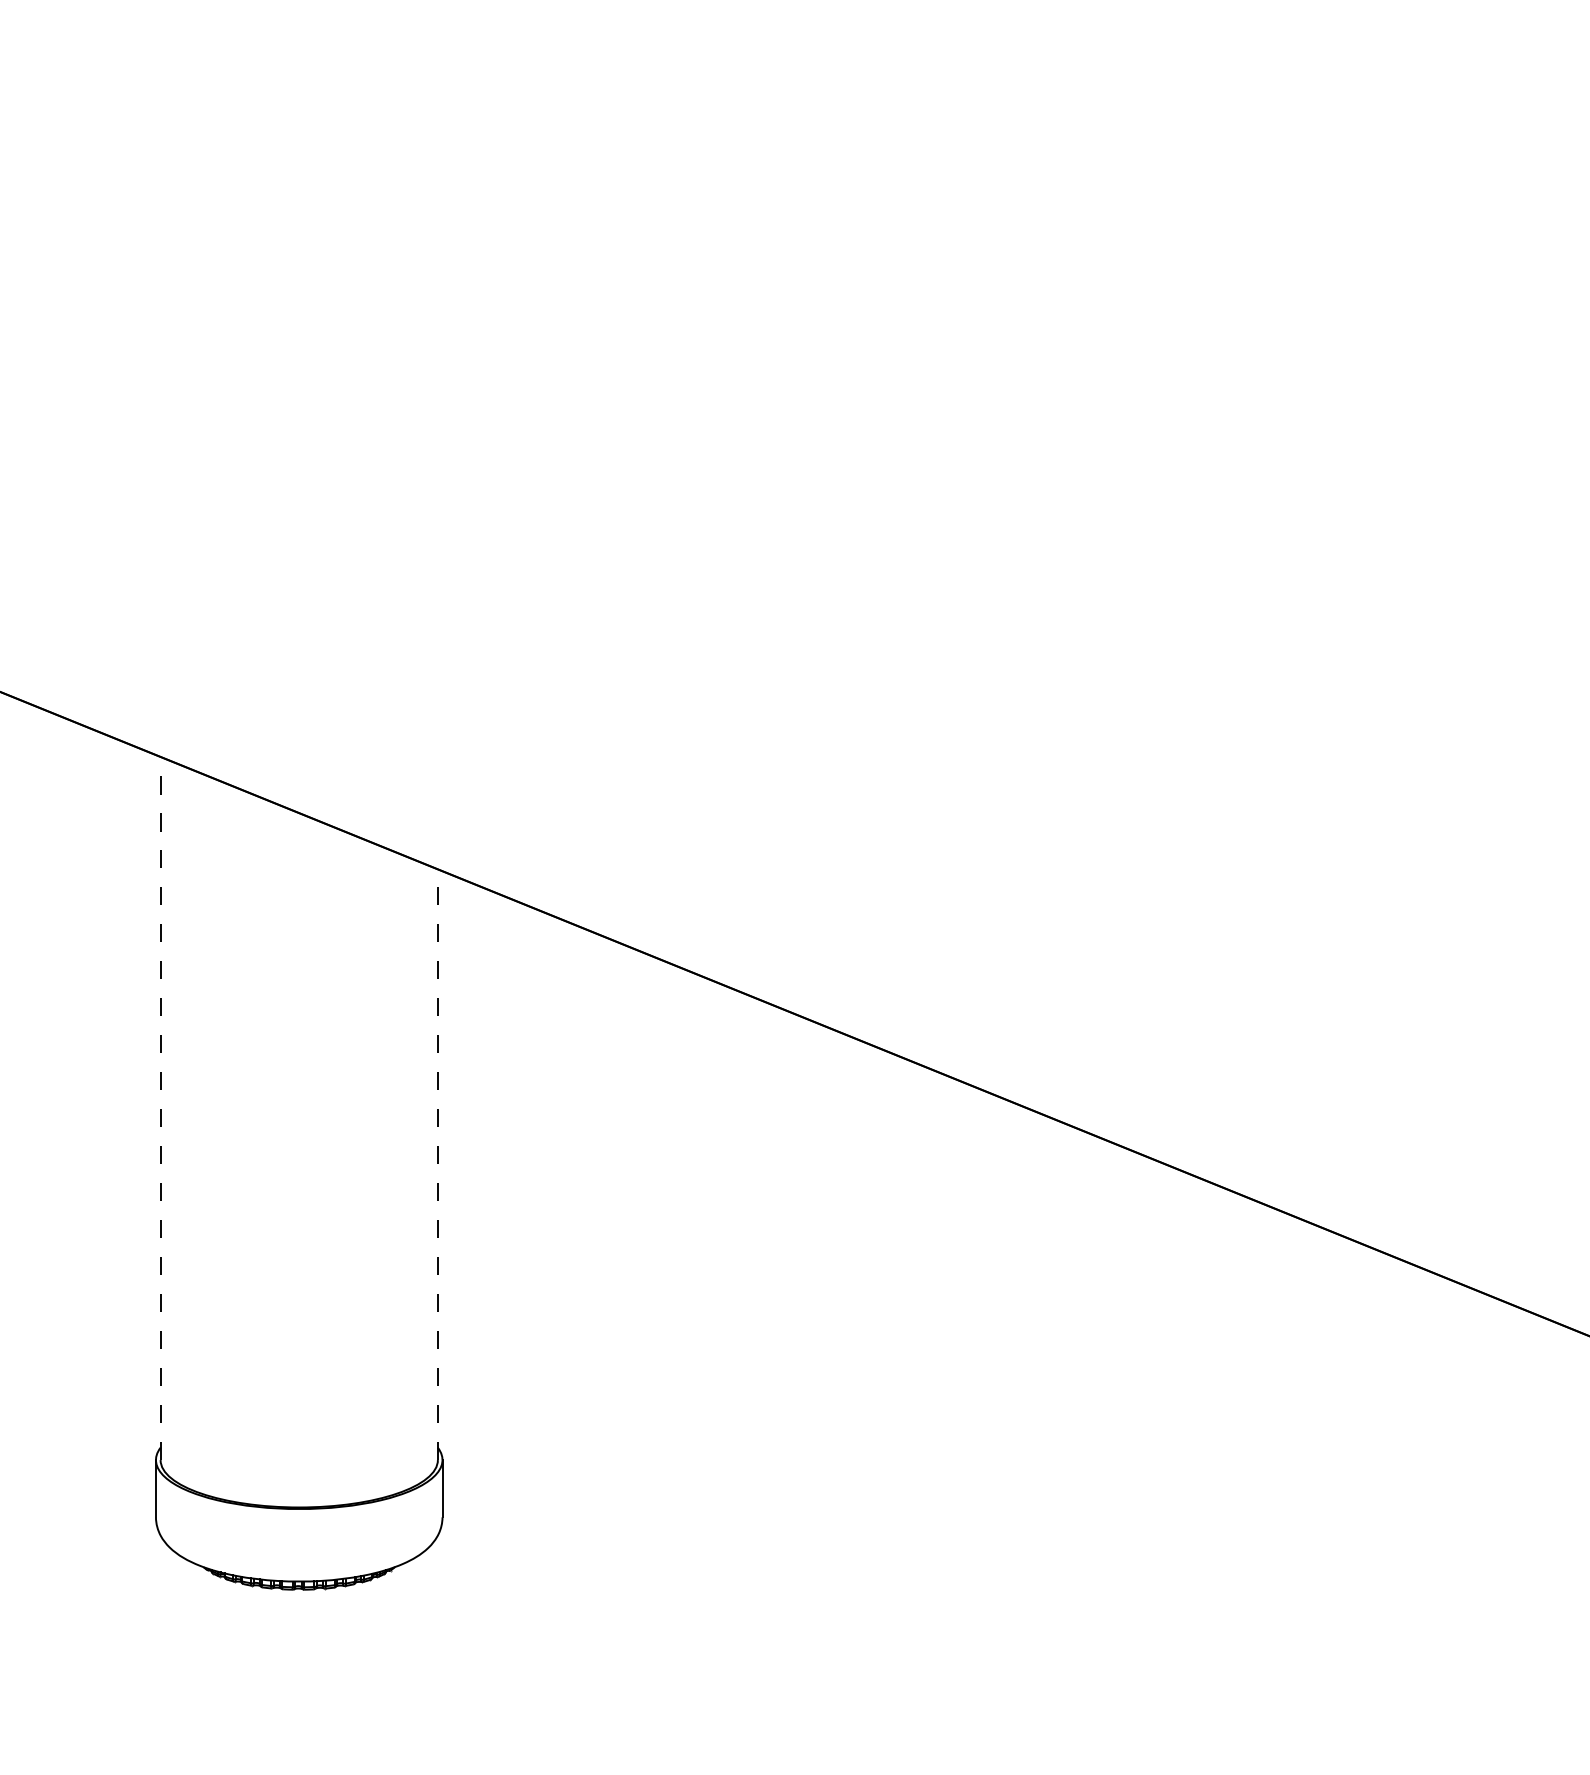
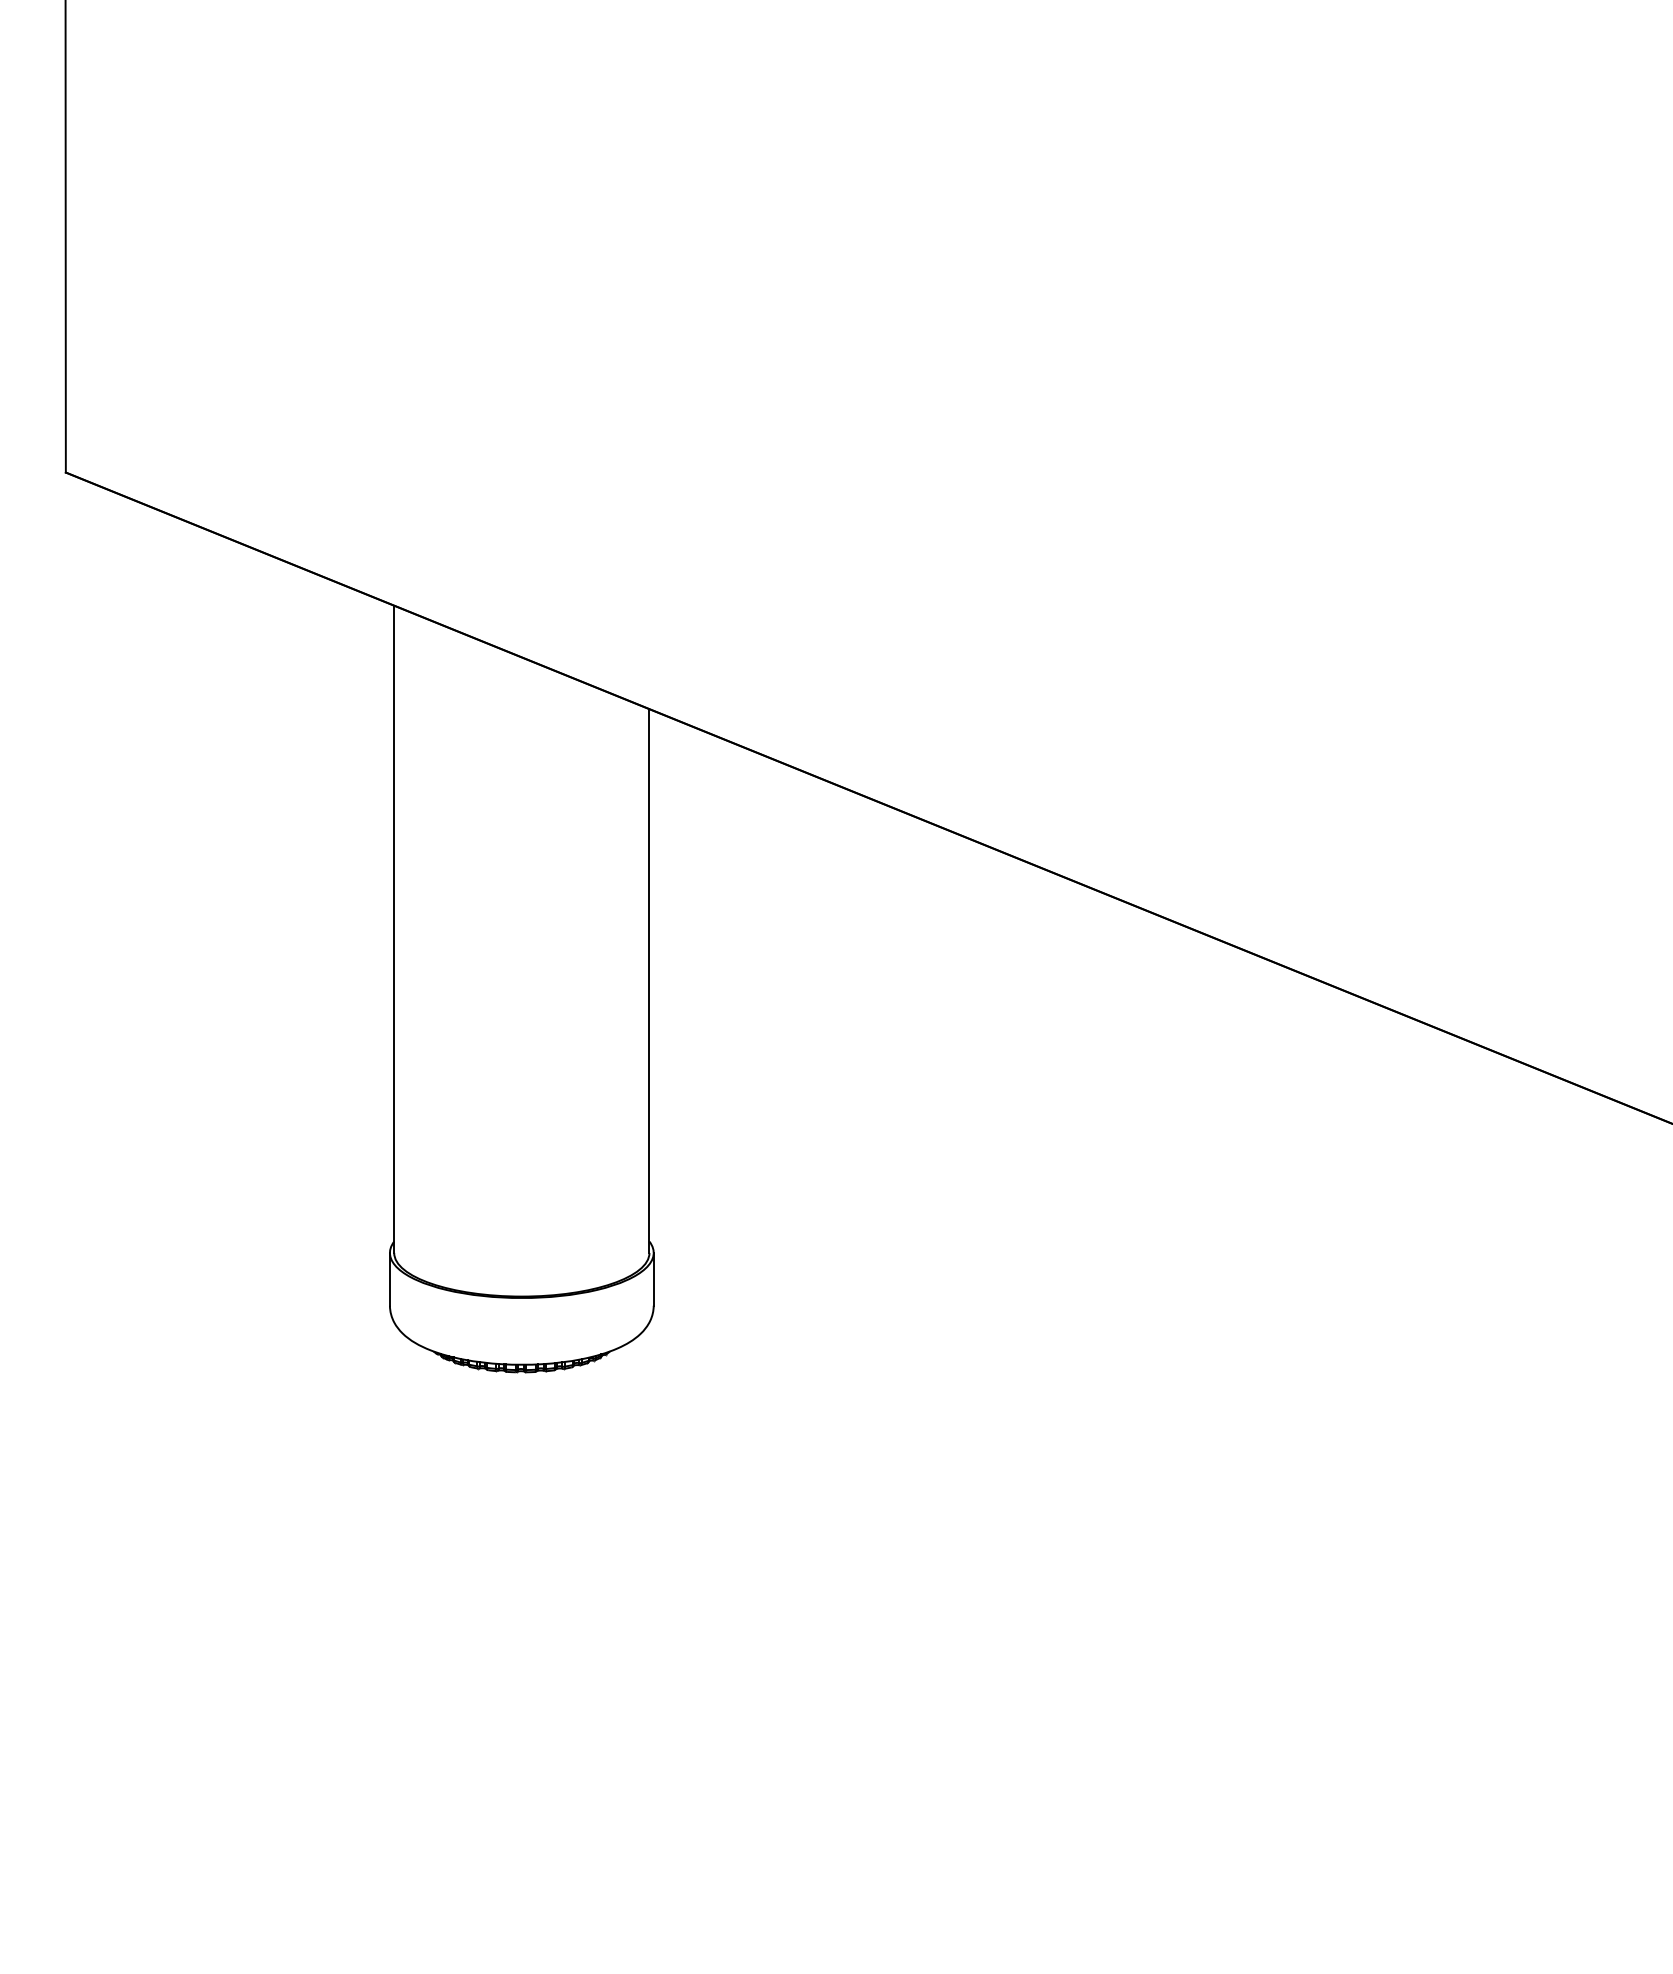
line: (160, 1108) -> (394, 929), dashed -> solid
line: (437, 1165) -> (649, 981), dashed -> solid

